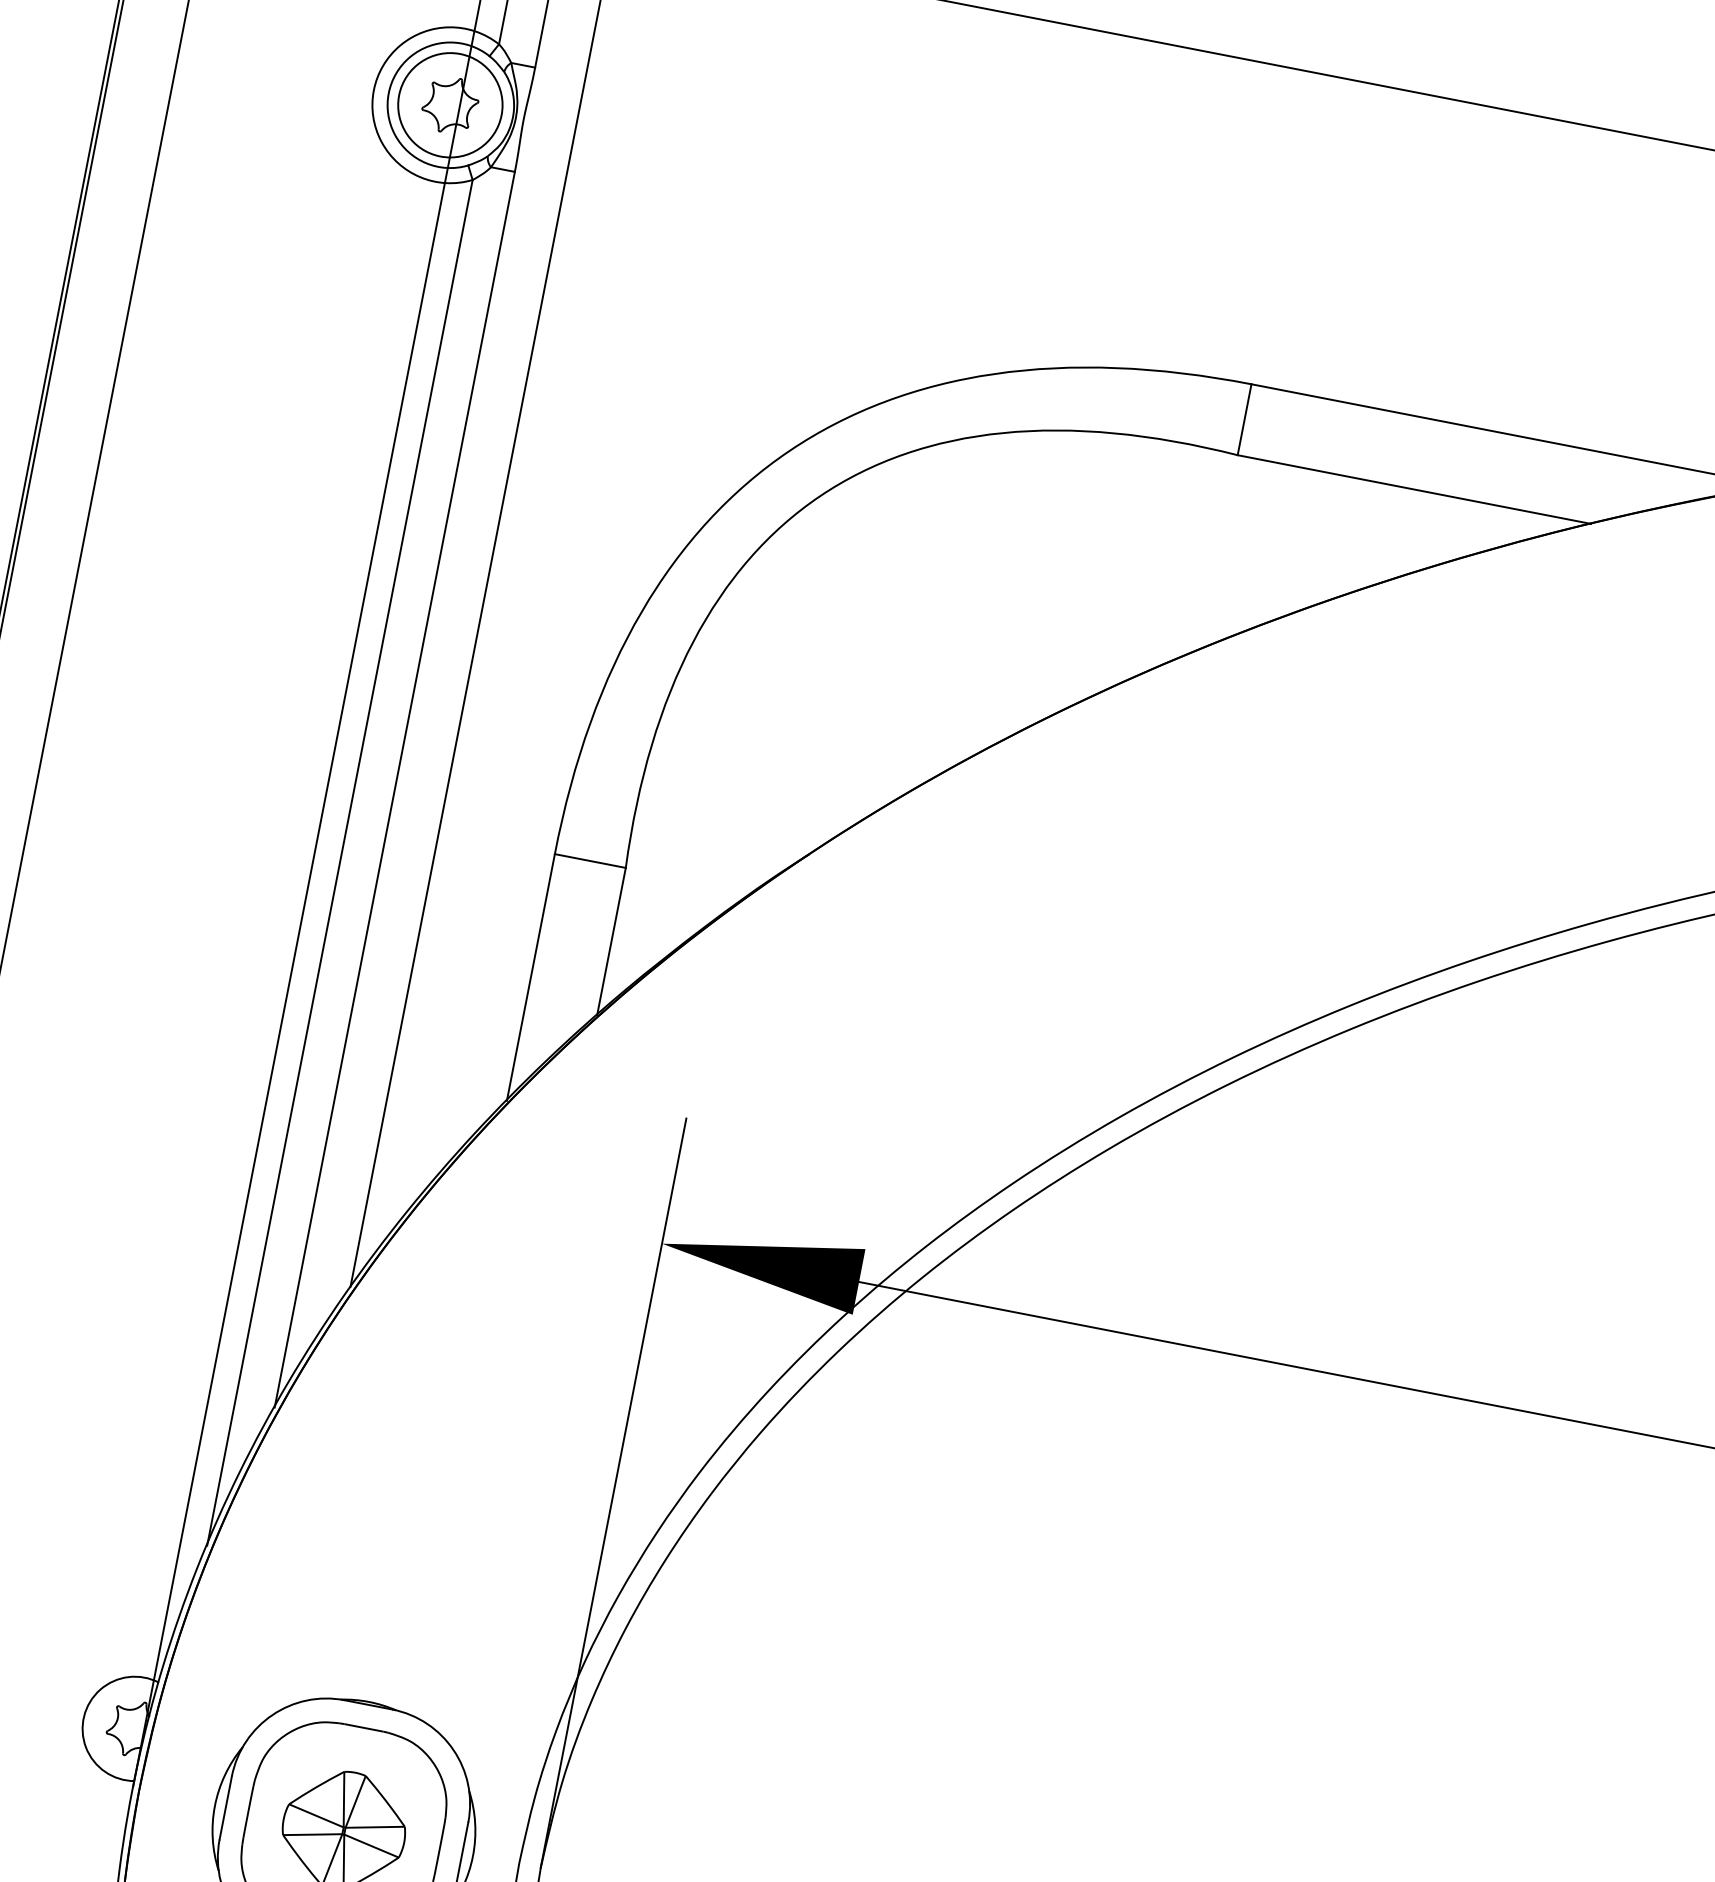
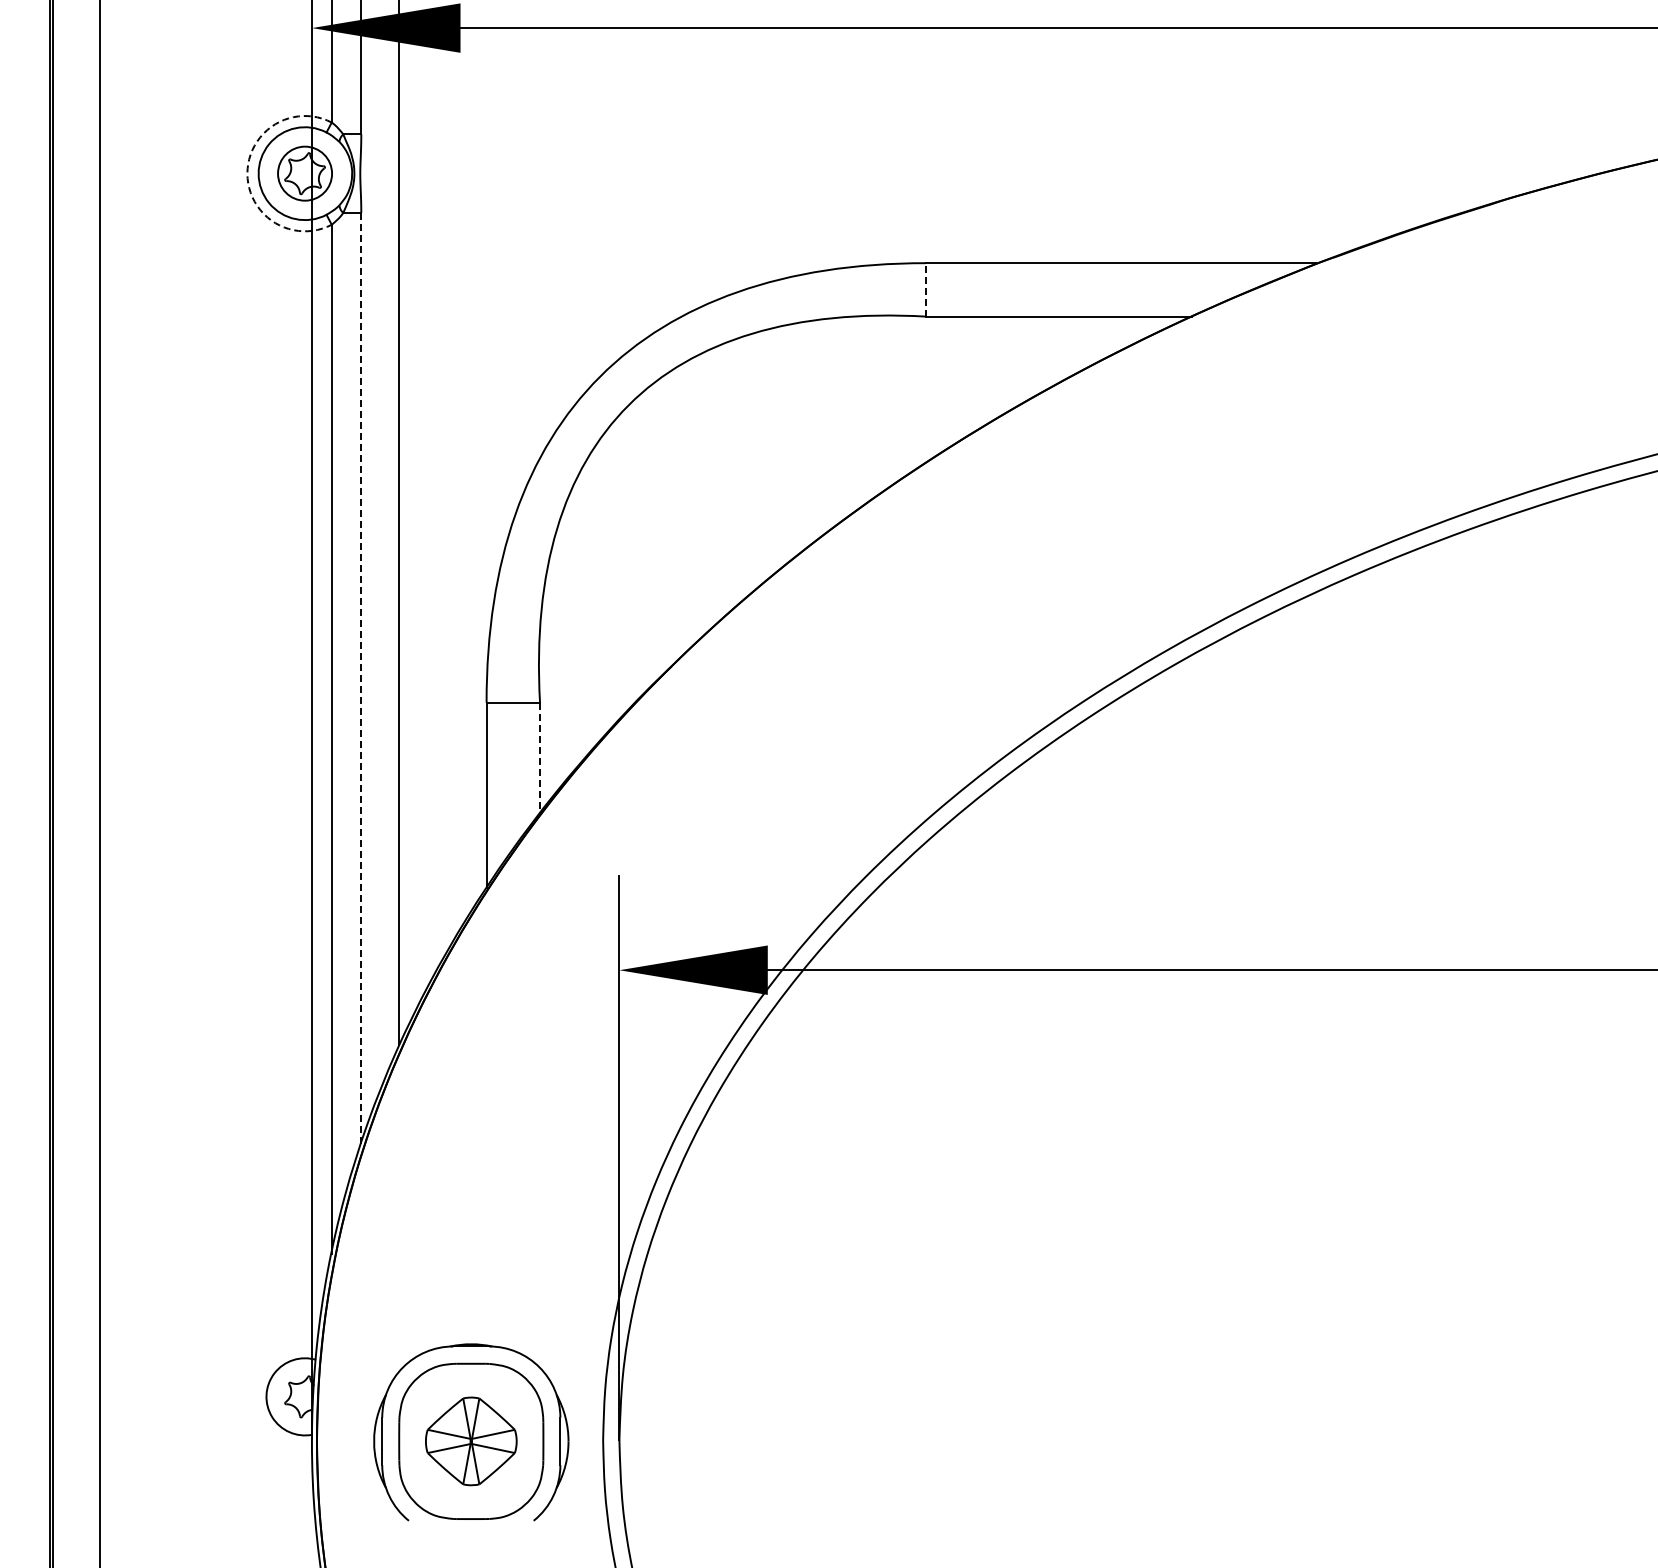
arc: (374, 90) -> (247, 173), solid -> dashed
circle: (449, 104) -> (304, 173), size x0.7
line: (1244, 419) -> (925, 289), solid -> dashed
line: (395, 789) -> (361, 678), solid -> dashed
line: (612, 942) -> (540, 758), solid -> dashed

